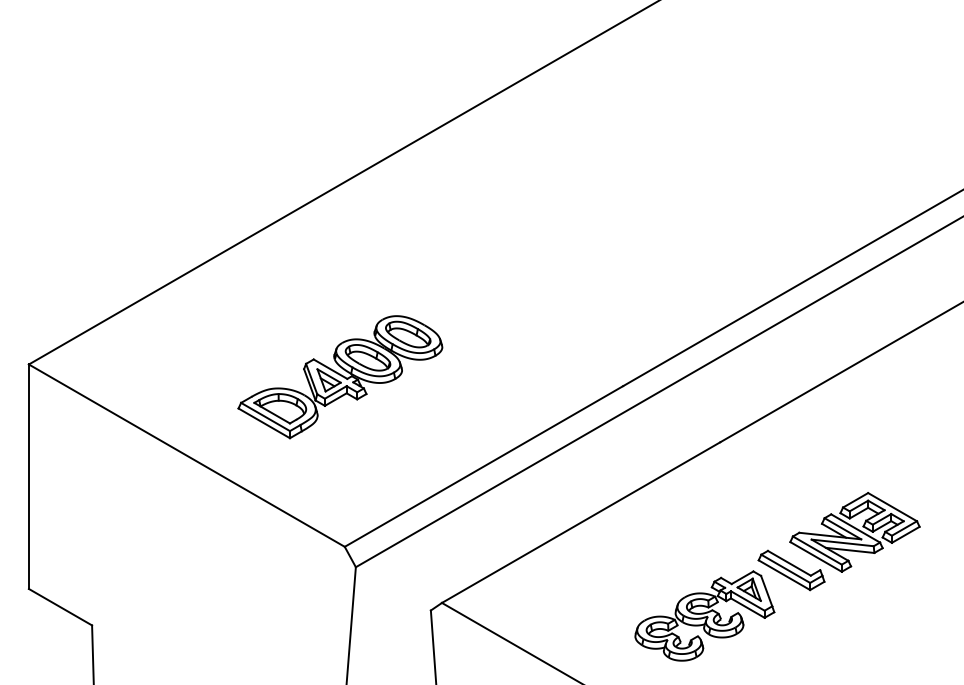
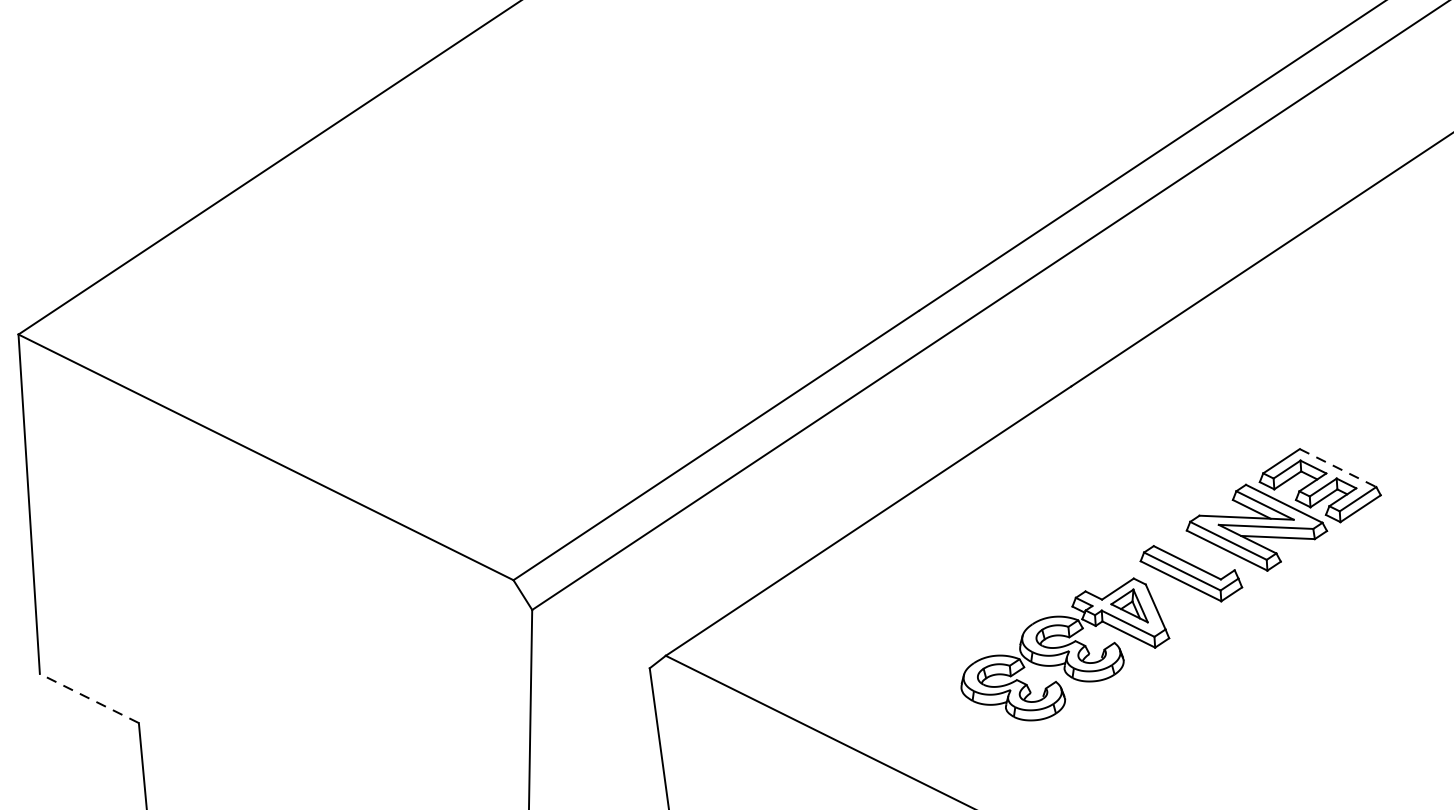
part: (340, 377) -> (490, 324), removed
line: (893, 507) -> (1339, 468), solid -> dashed
line: (60, 606) -> (89, 697), solid -> dashed

